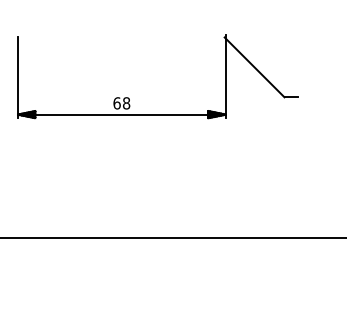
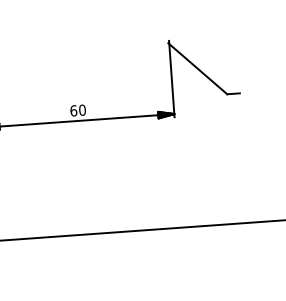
text: (126, 103) -> (82, 110), 68 -> 60

